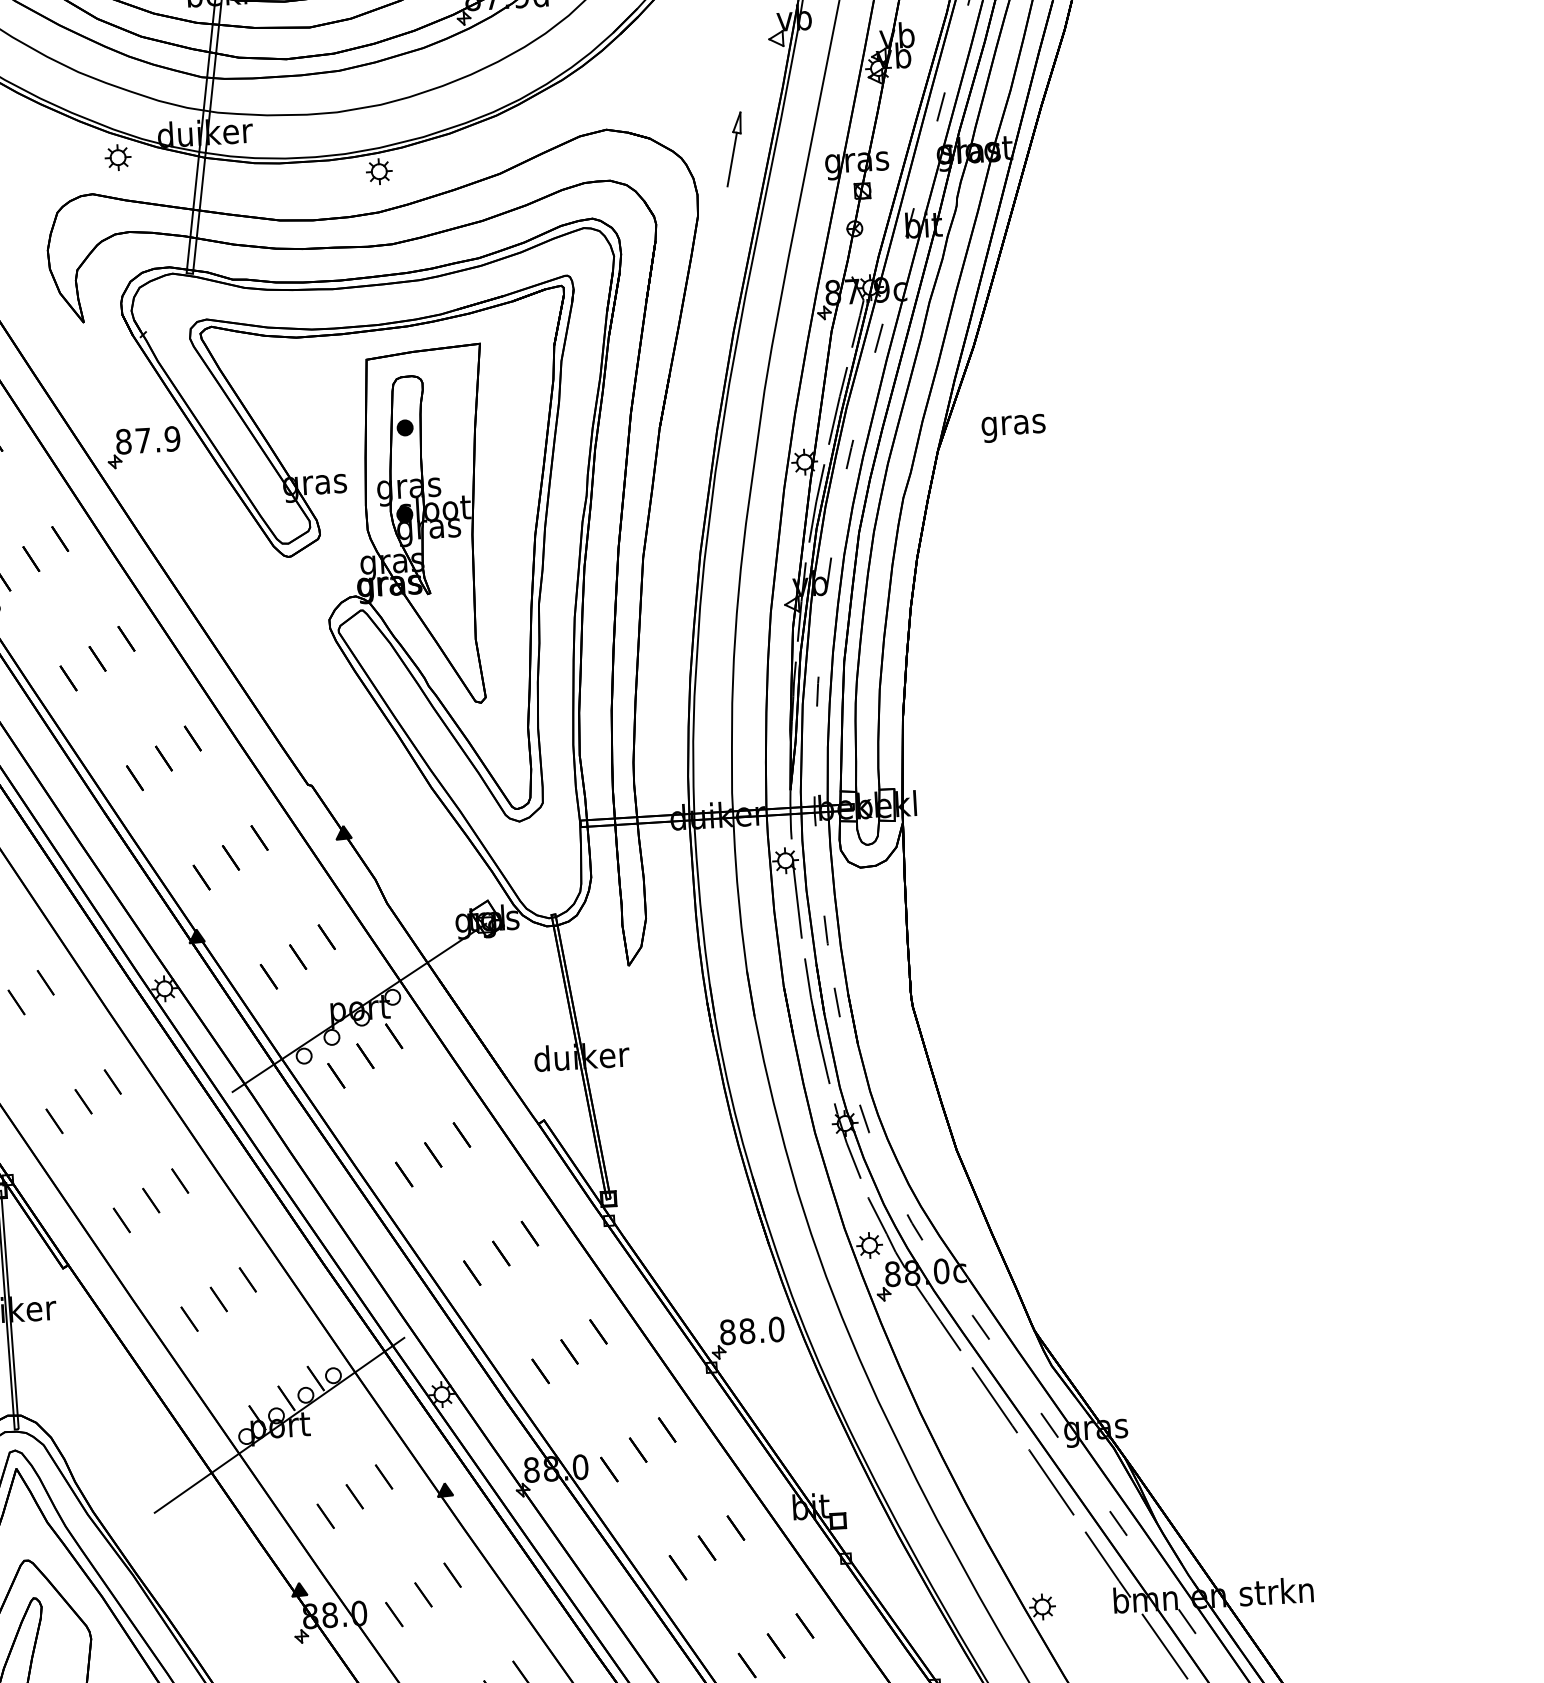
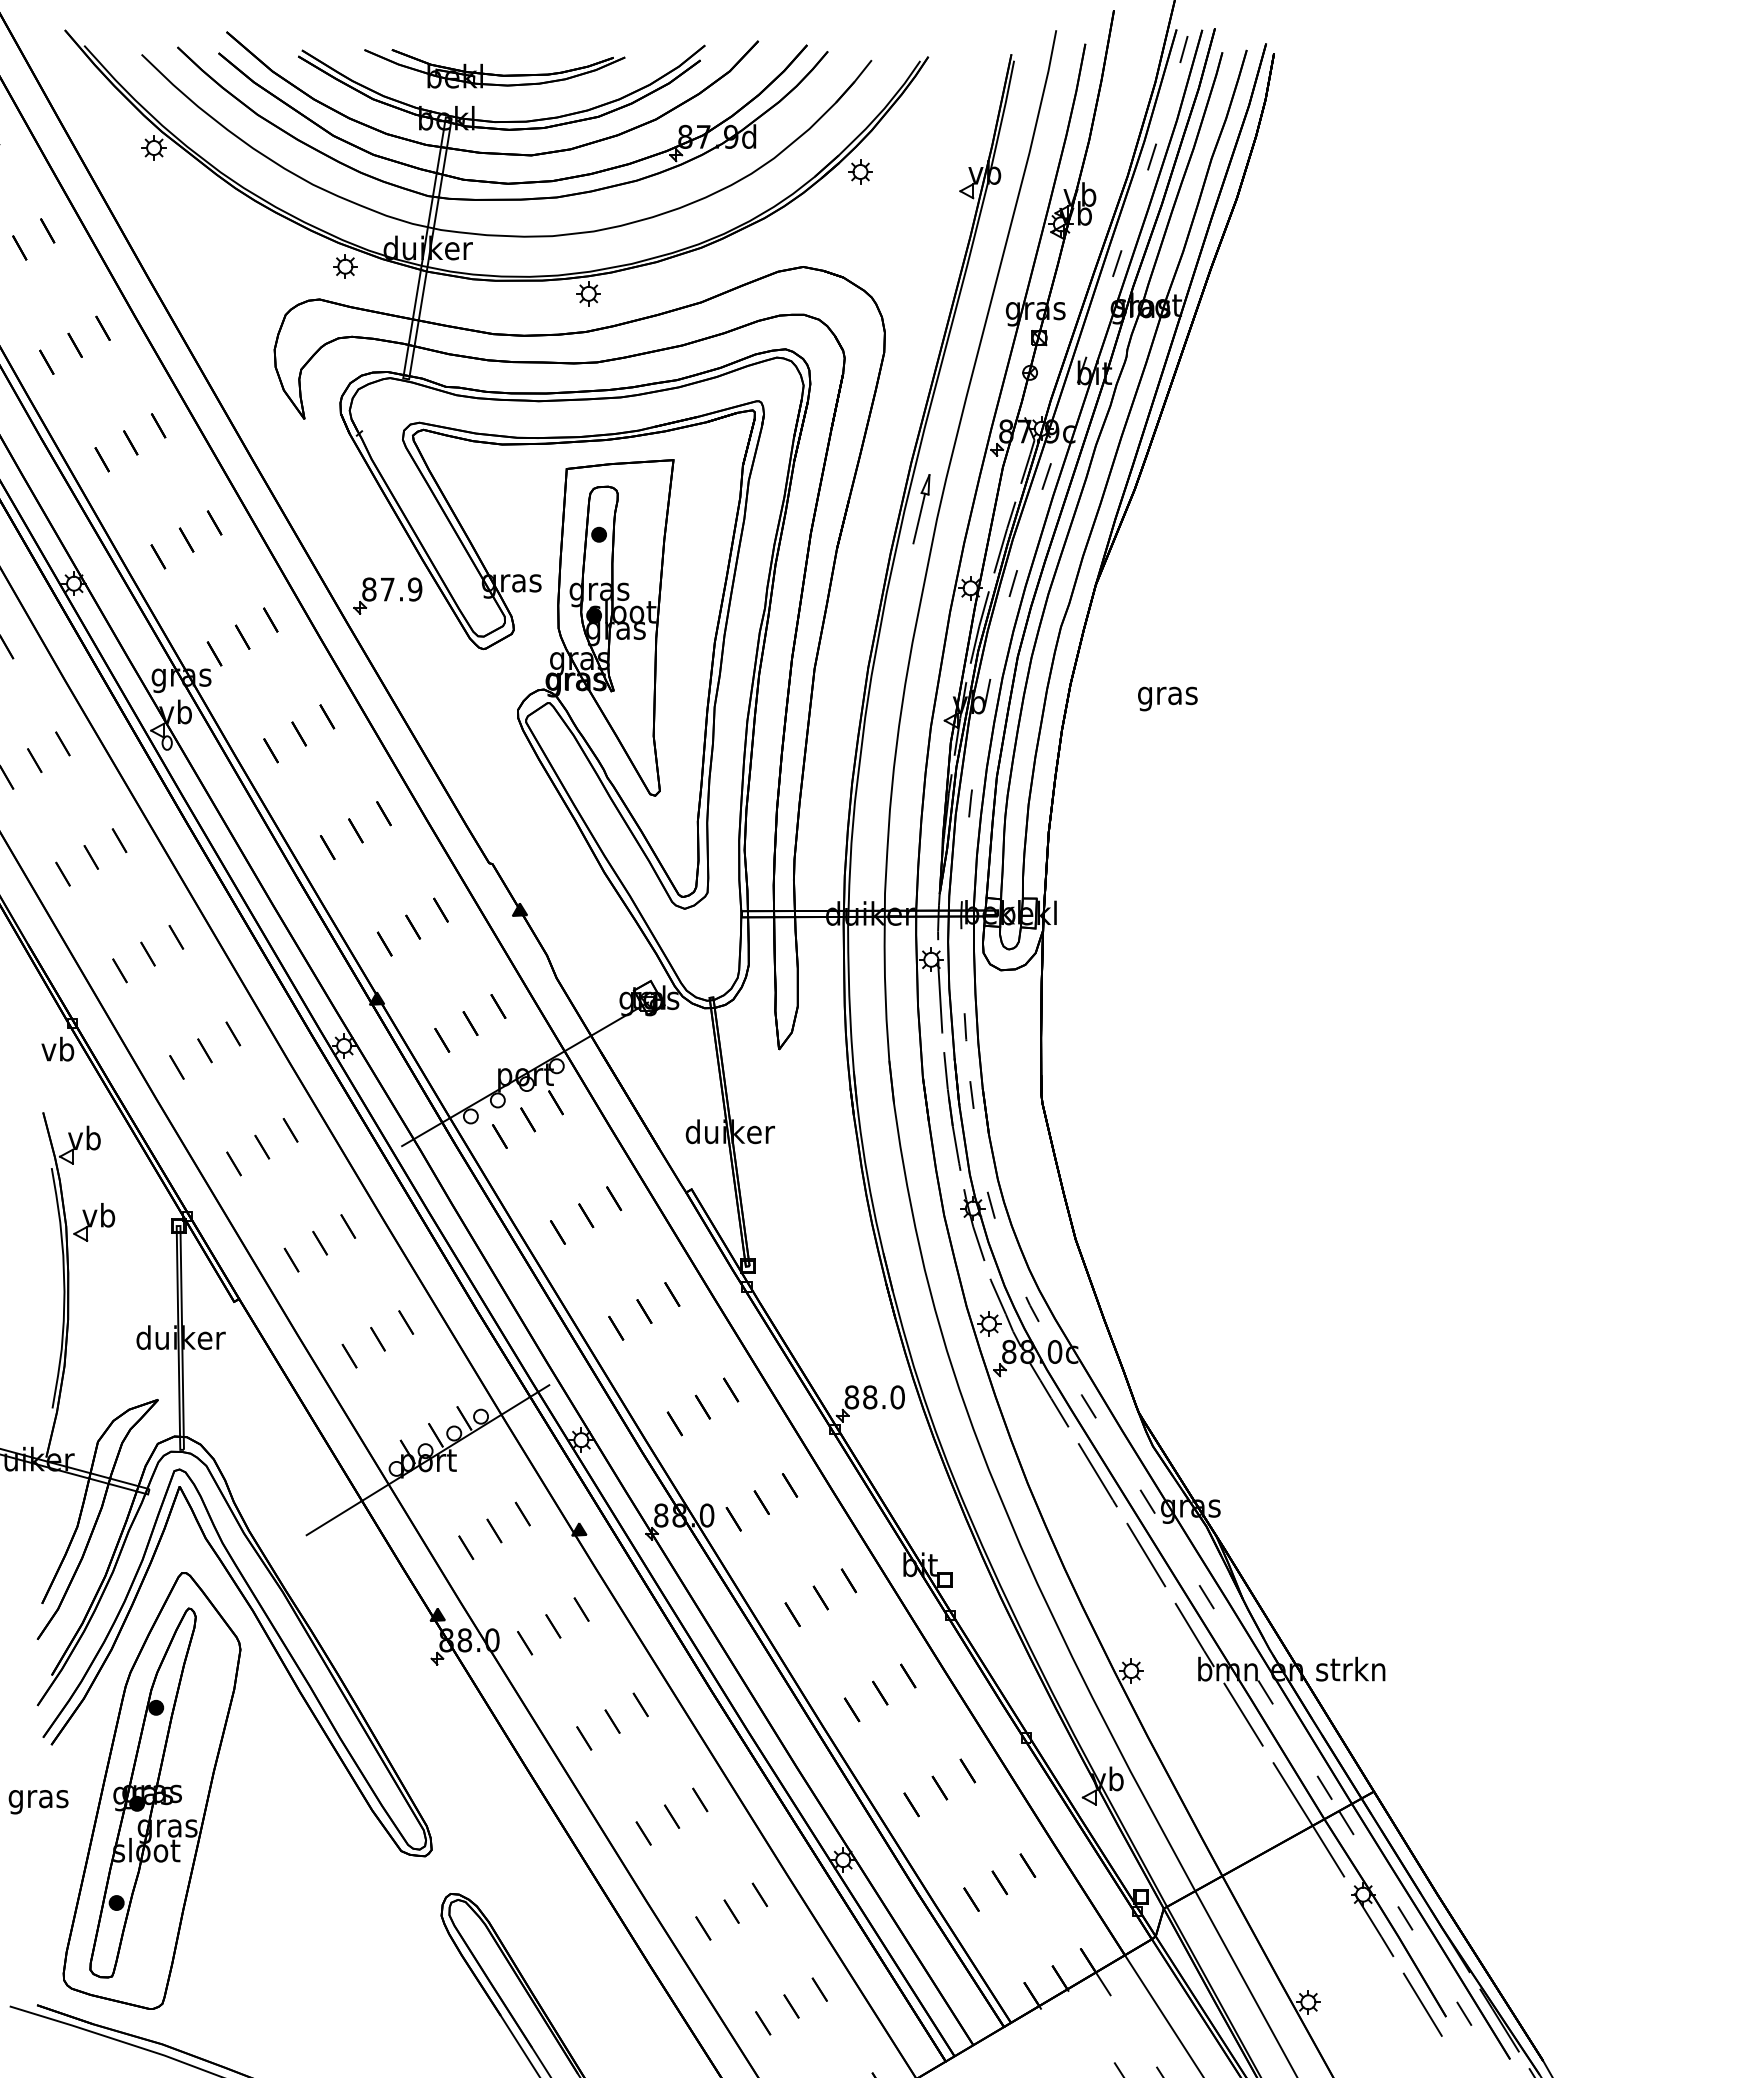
part: (661, 24) -> (860, 171), added
part: (734, 149) -> (921, 509), moved
text: (1013, 427) -> (1167, 698), moved
part: (143, 447) -> (387, 595), moved

